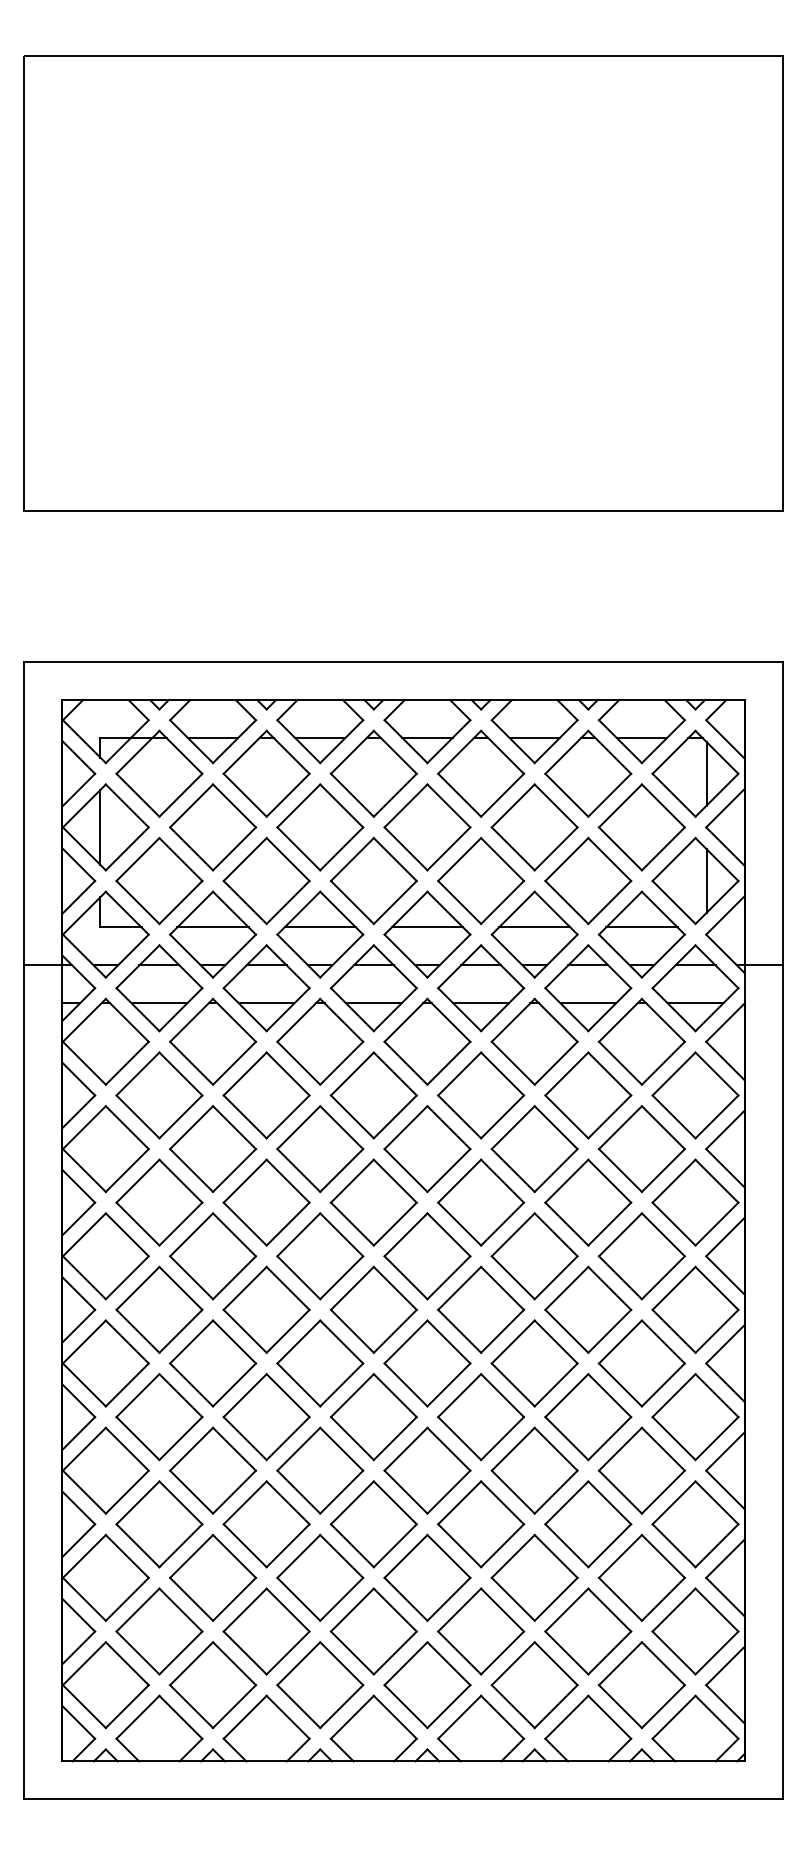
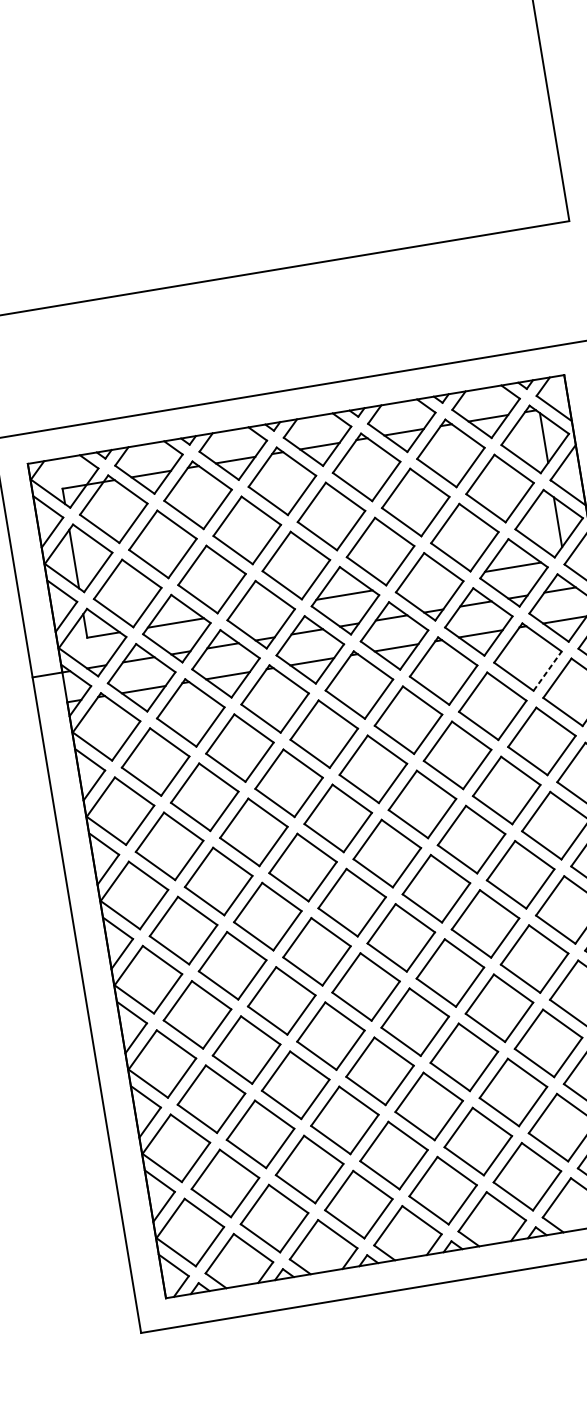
line: (320, 927) -> (260, 609), removed
line: (534, 927) -> (428, 581), removed
line: (663, 1062) -> (547, 670), solid -> dashed

